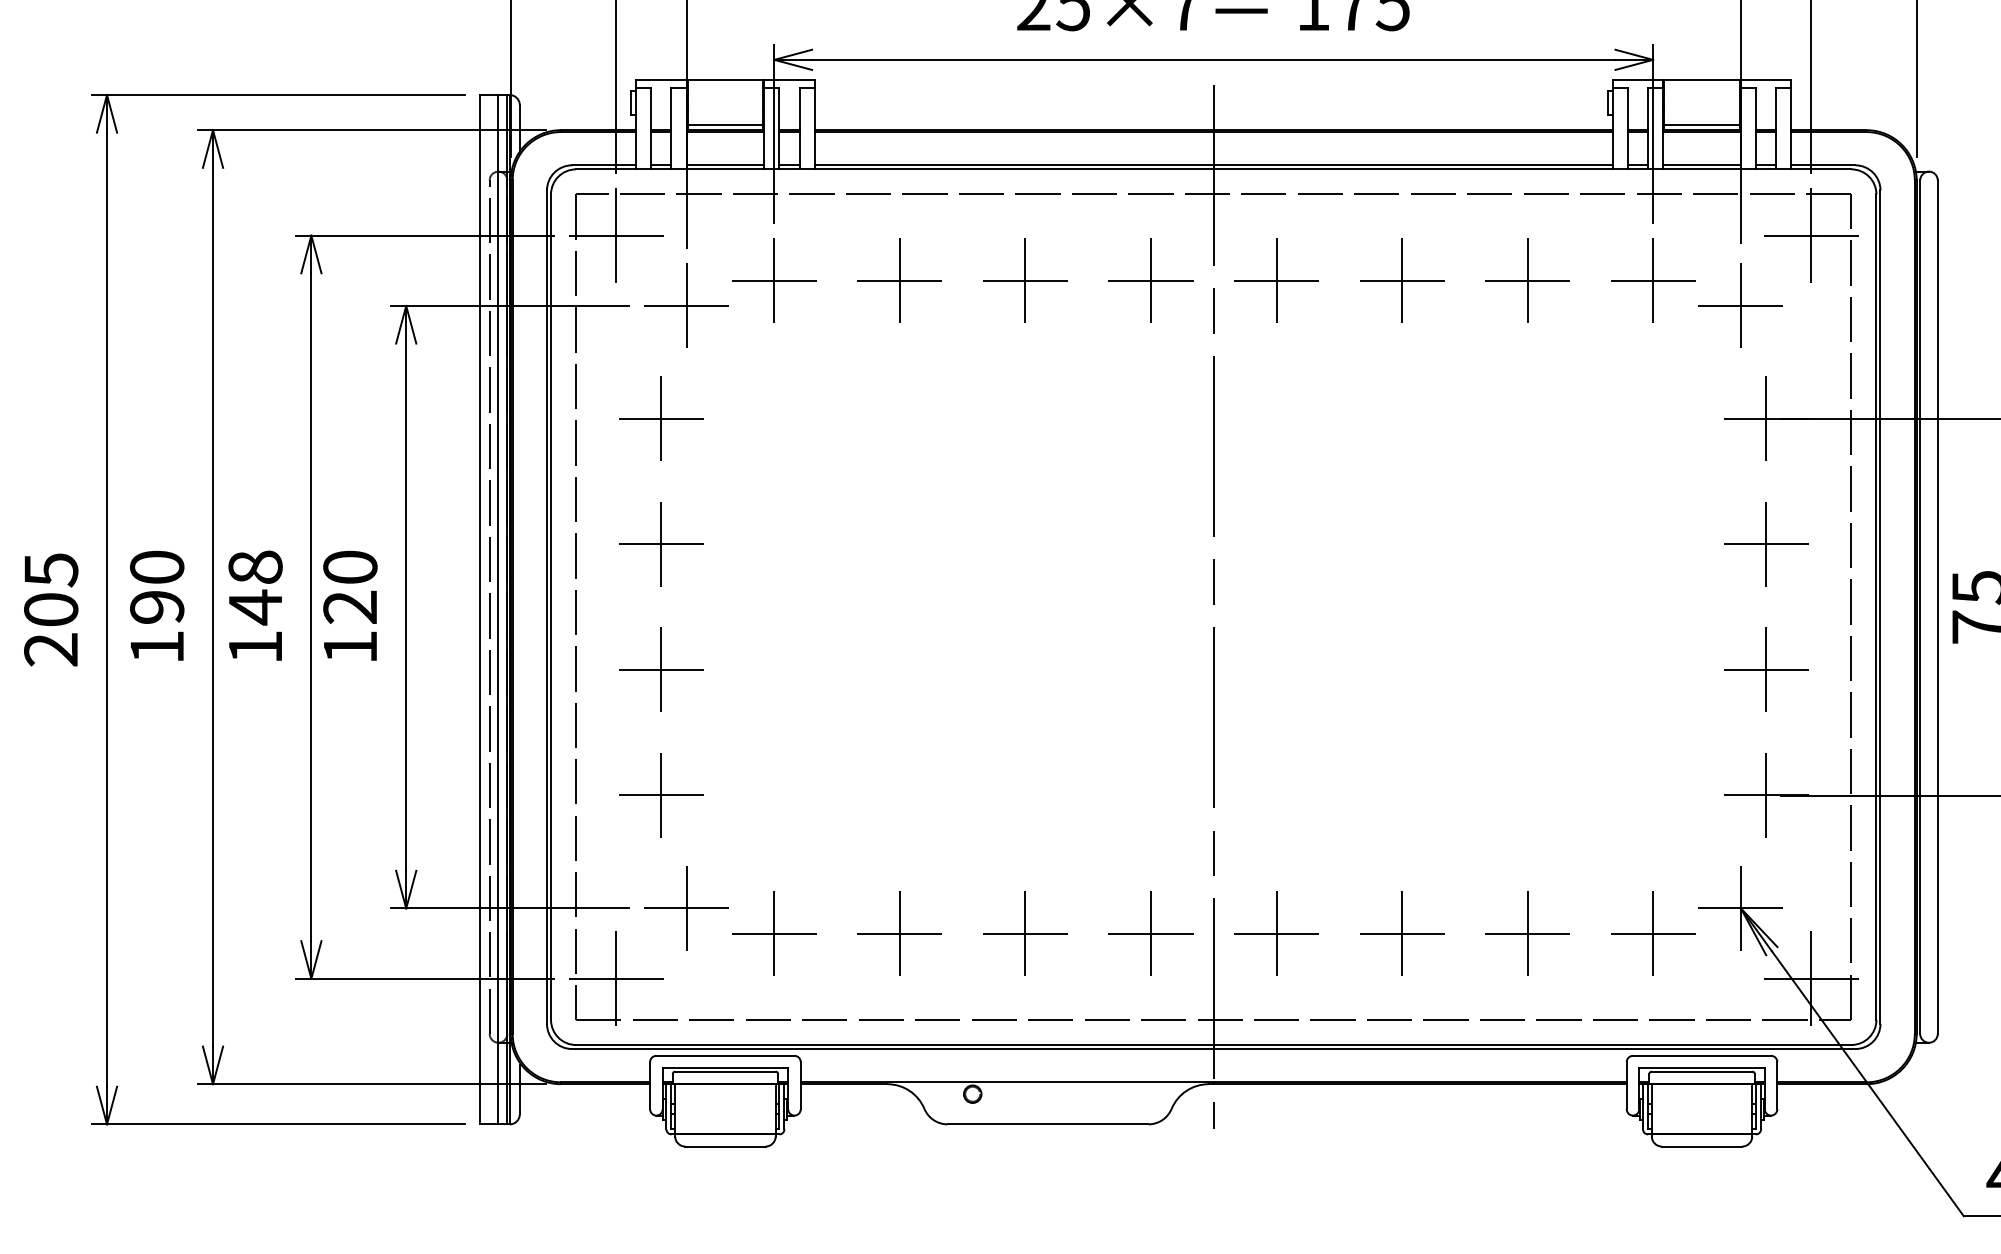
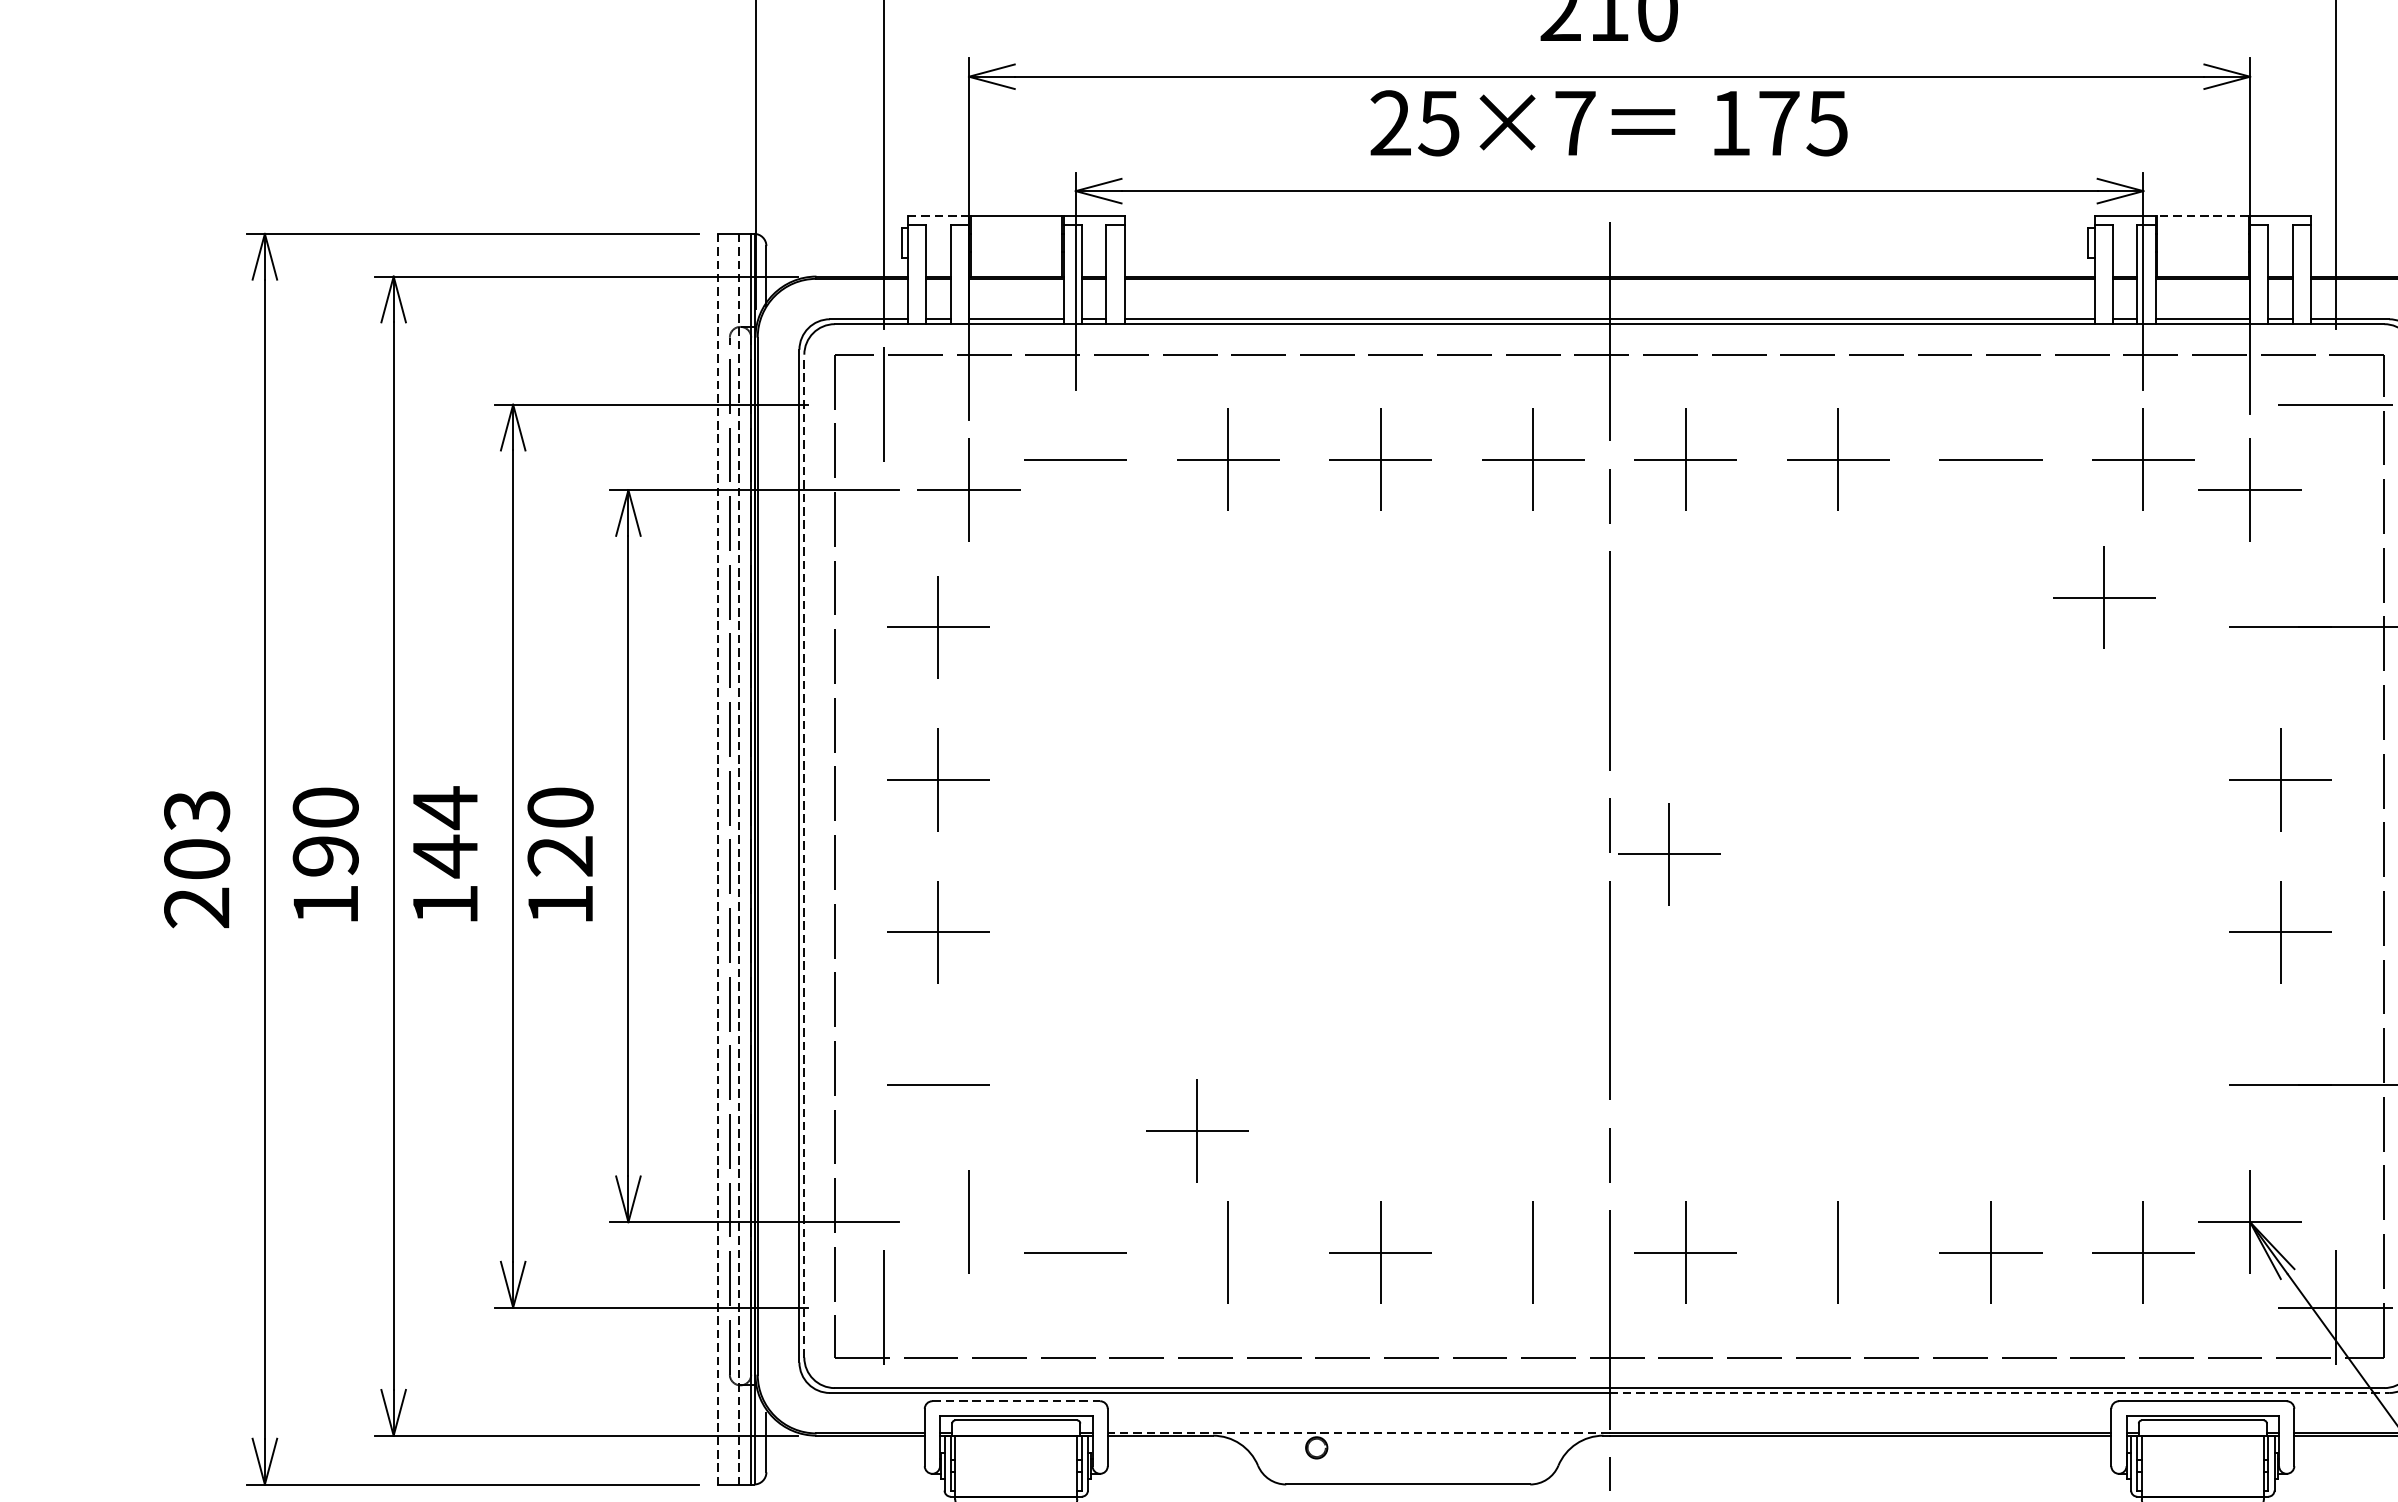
line: (661, 79) -> (938, 214), solid -> dashed
line: (1702, 79) -> (2203, 214), solid -> dashed
line: (725, 125) -> (1016, 270), removed
line: (1701, 125) -> (2202, 270), removed
line: (615, 235) -> (882, 404), removed
line: (1811, 235) -> (2335, 404), removed
line: (774, 280) -> (1075, 459), removed
line: (1527, 280) -> (1990, 459), removed
part: (1621, 394) -> (2104, 597), added
line: (1766, 418) -> (2281, 626), removed
text: (255, 567) -> (445, 807), 148 -> 144
text: (50, 570) -> (196, 811), 205 -> 203
part: (1263, 605) -> (1670, 854), added
line: (551, 607) -> (804, 856), solid -> dashed
line: (479, 609) -> (717, 858), solid -> dashed
line: (497, 609) -> (739, 858), solid -> dashed
line: (661, 795) -> (938, 1084), removed
line: (1766, 795) -> (2281, 1084), removed
part: (874, 833) -> (1197, 1131), added
line: (686, 908) -> (968, 1222), removed
line: (774, 933) -> (1075, 1252), removed
line: (899, 933) -> (1227, 1252), removed
line: (1150, 933) -> (1532, 1252), removed
line: (1401, 933) -> (1837, 1252), removed
line: (615, 978) -> (882, 1307), removed
line: (1534, 1049) -> (1999, 1393), solid -> dashed
line: (725, 1055) -> (1016, 1400), solid -> dashed
line: (1006, 1082) -> (1357, 1433), solid -> dashed

